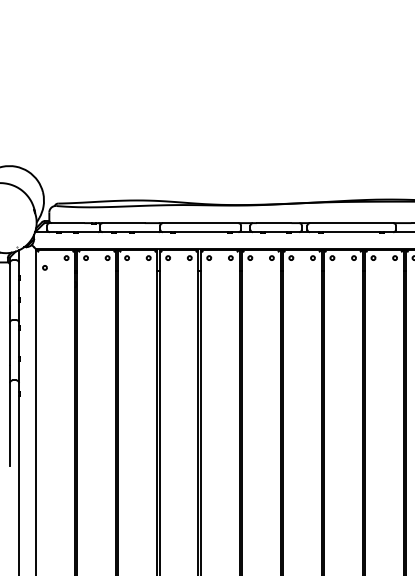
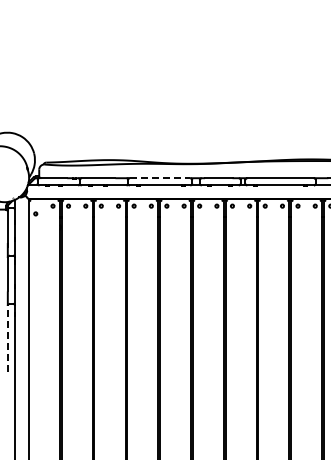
line: (201, 223) -> (160, 178), solid -> dashed
line: (9, 423) -> (7, 338), solid -> dashed

